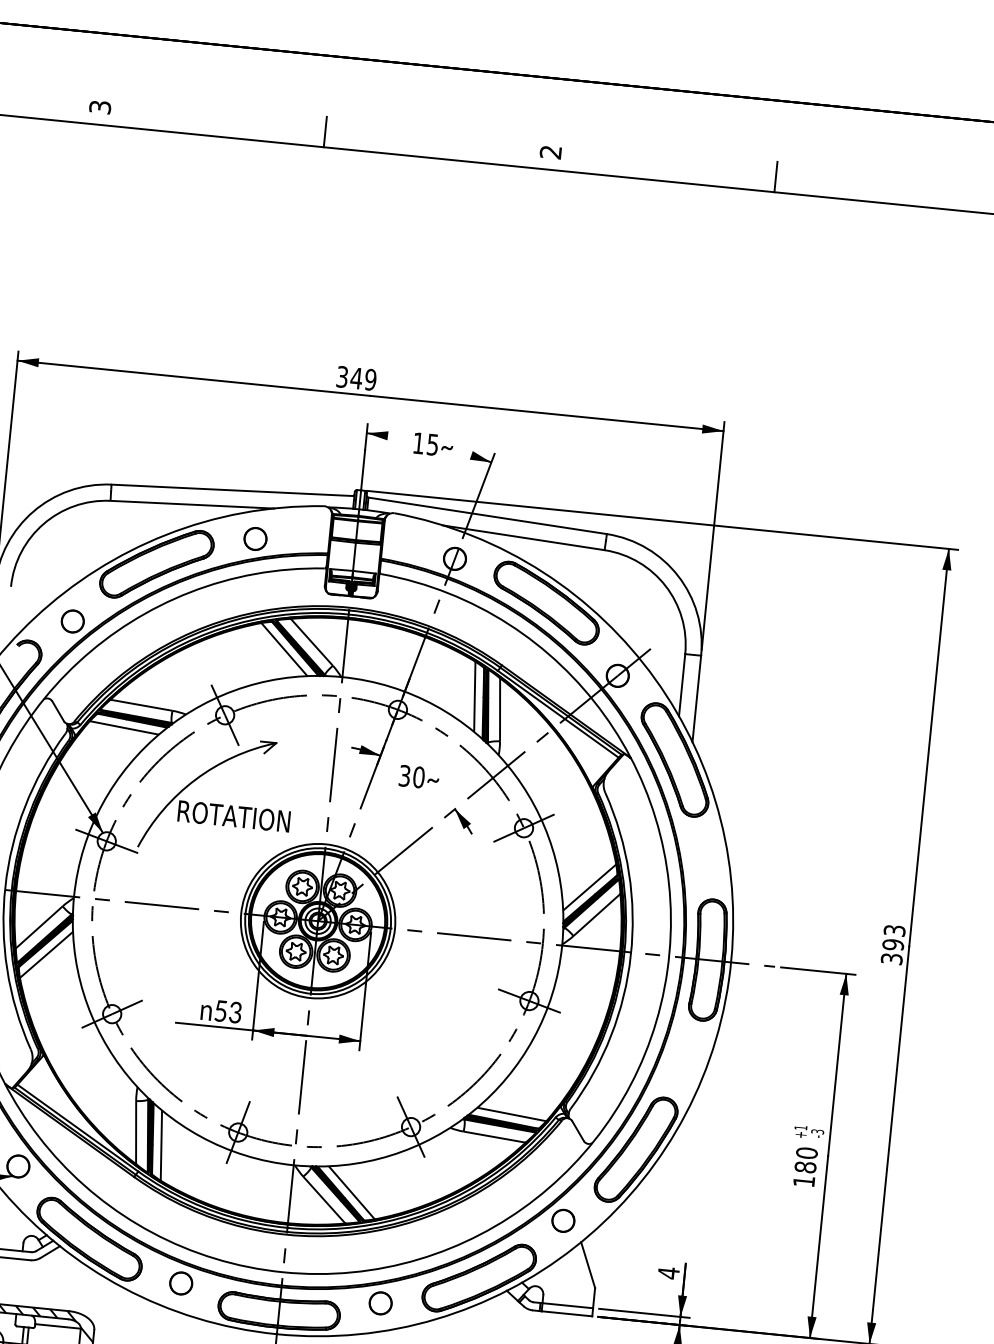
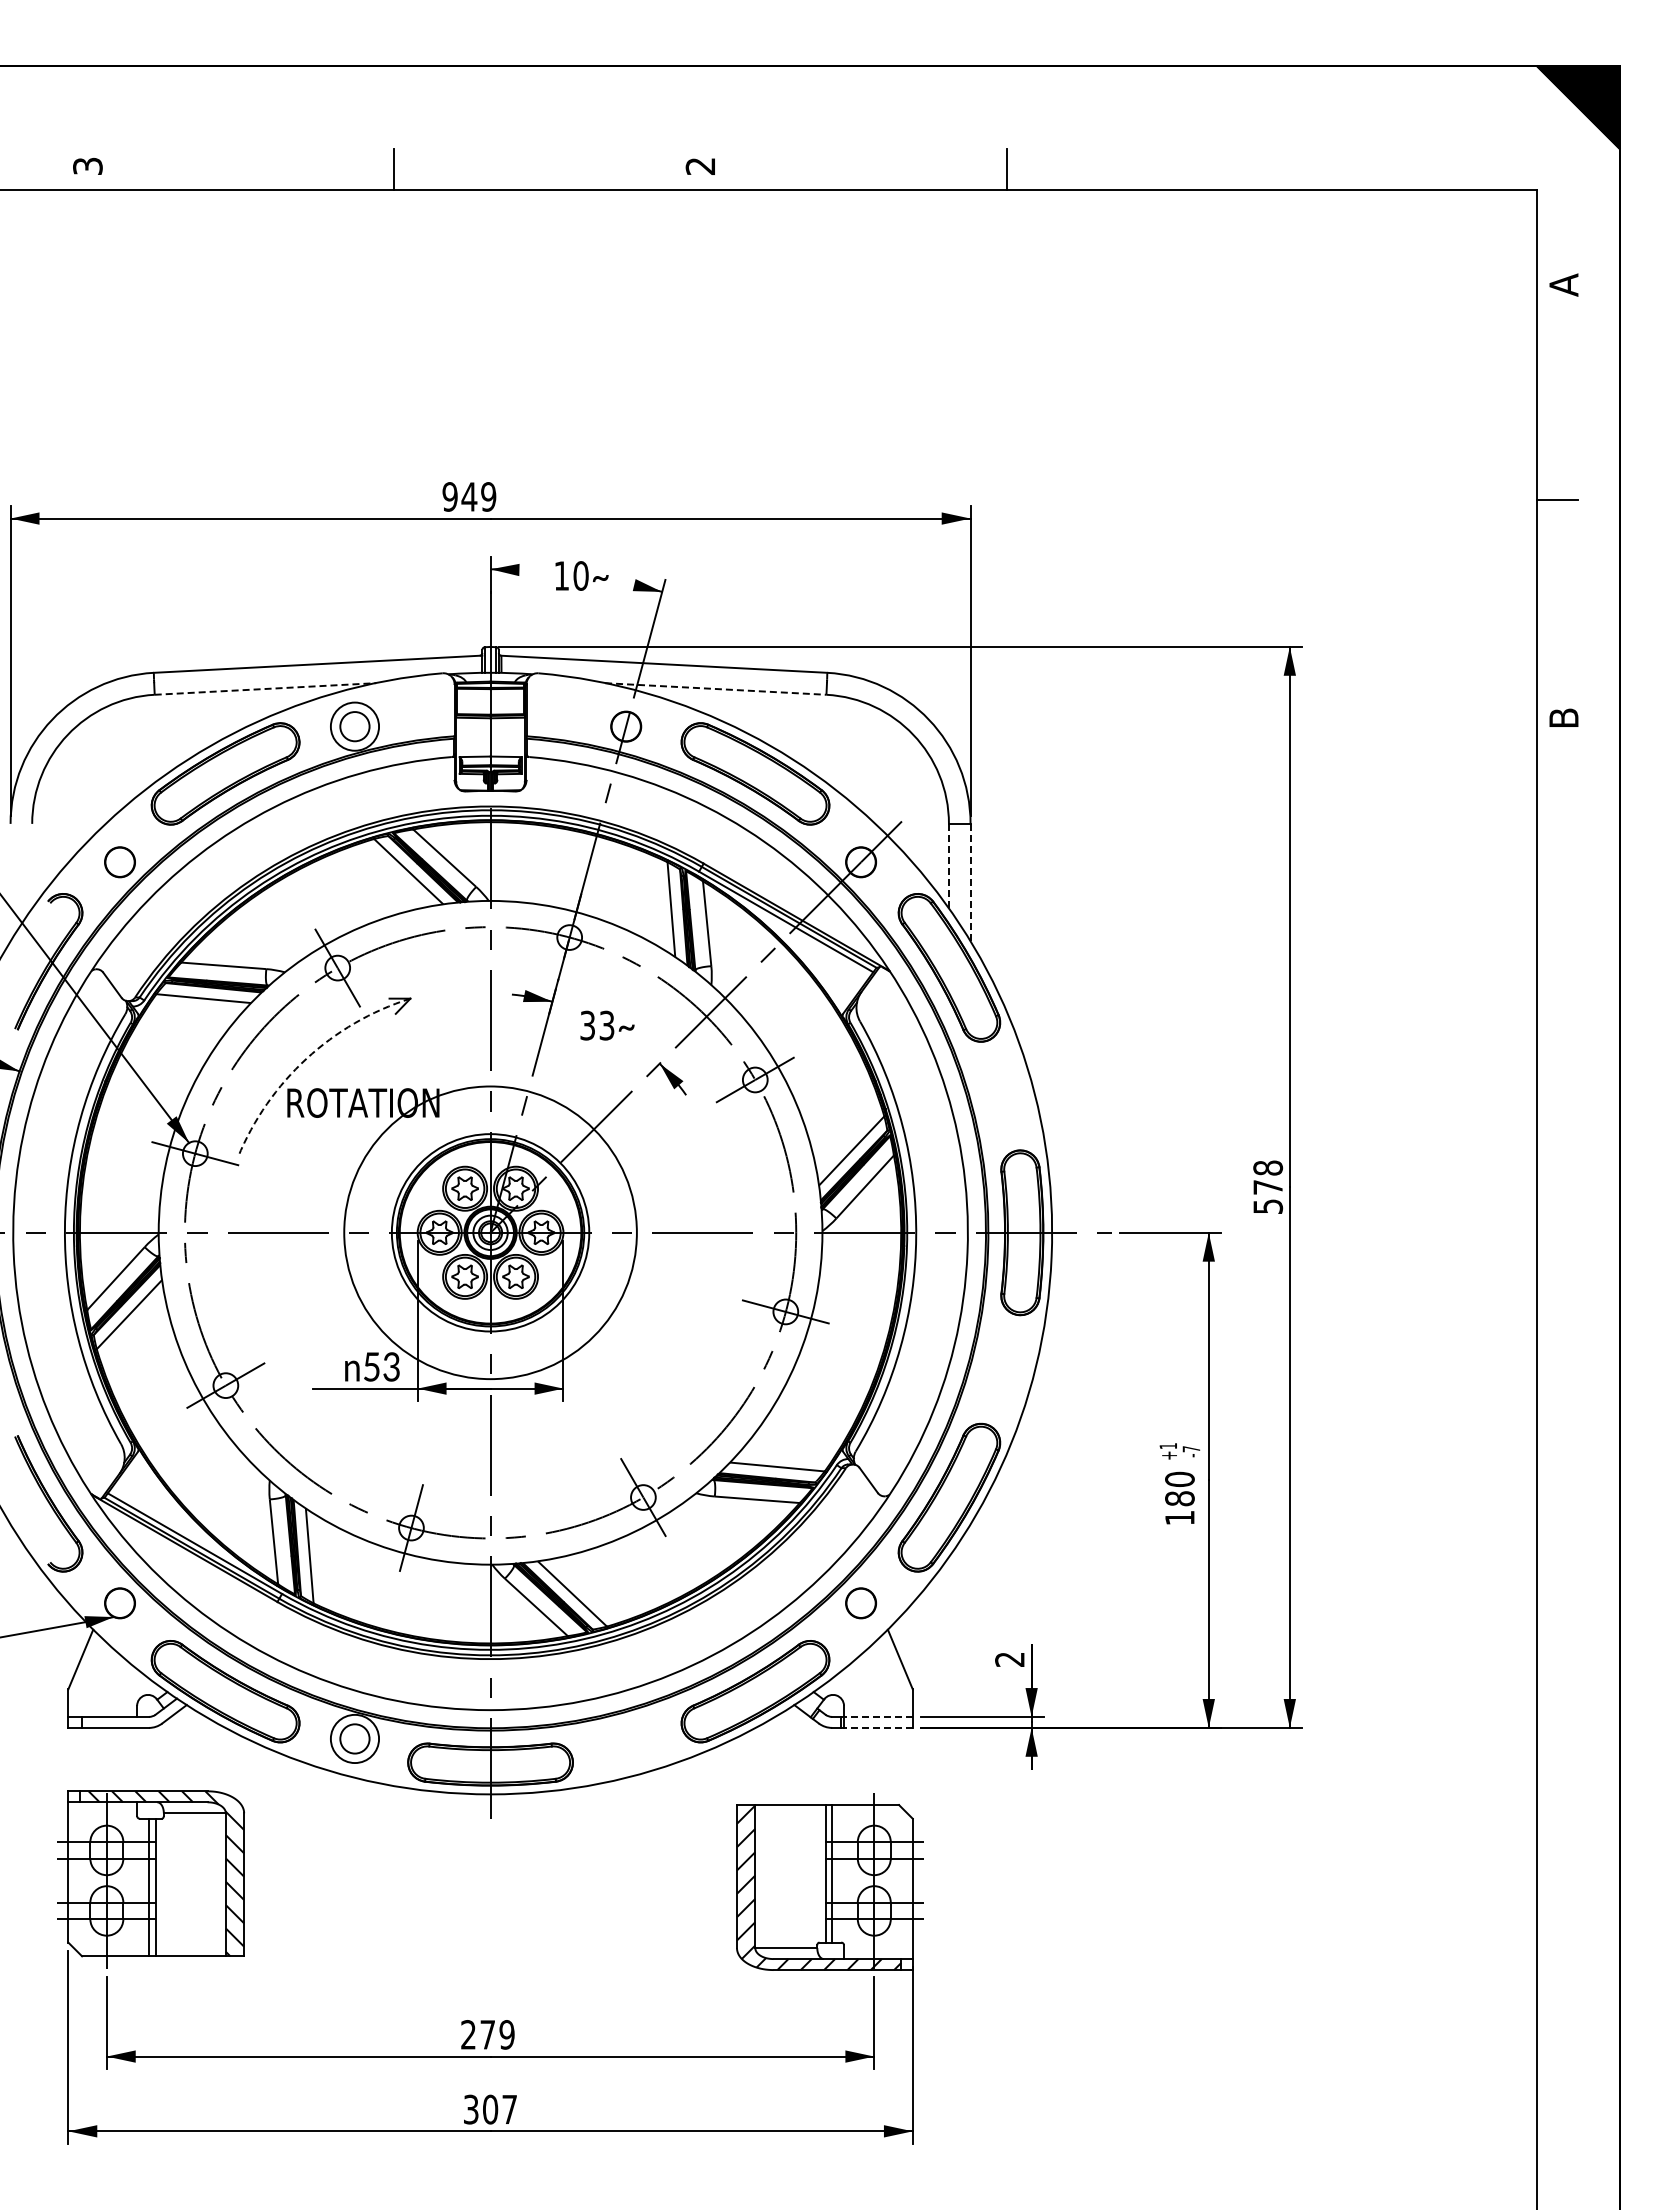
text: (341, 376) -> (449, 496), 349 -> 949
text: (432, 444) -> (580, 575), 15 -> 10
line: (192, 504) -> (265, 688), solid -> dashed
circle: (255, 538) -> (354, 726), size x1.6
line: (523, 538) -> (715, 689), solid -> dashed
line: (681, 685) -> (948, 866), solid -> dashed
line: (696, 698) -> (970, 882), solid -> dashed
text: (418, 777) -> (606, 1025), 30 -> 33
arc: (195, 779) -> (306, 1058), solid -> dashed
circle: (318, 920) -> (490, 1232), size x1.4
text: (893, 944) -> (1268, 1186), 393 -> 578
text: (817, 1132) -> (1191, 1449), -3 -> -7
text: (668, 1273) -> (1009, 1659), 4 -> 2
circle: (180, 1283) -> (354, 1738), size x1.6
circle: (380, 1303) -> (626, 1738), removed
line: (567, 1305) -> (877, 1716), solid -> dashed
line: (566, 1313) -> (877, 1727), solid -> dashed

